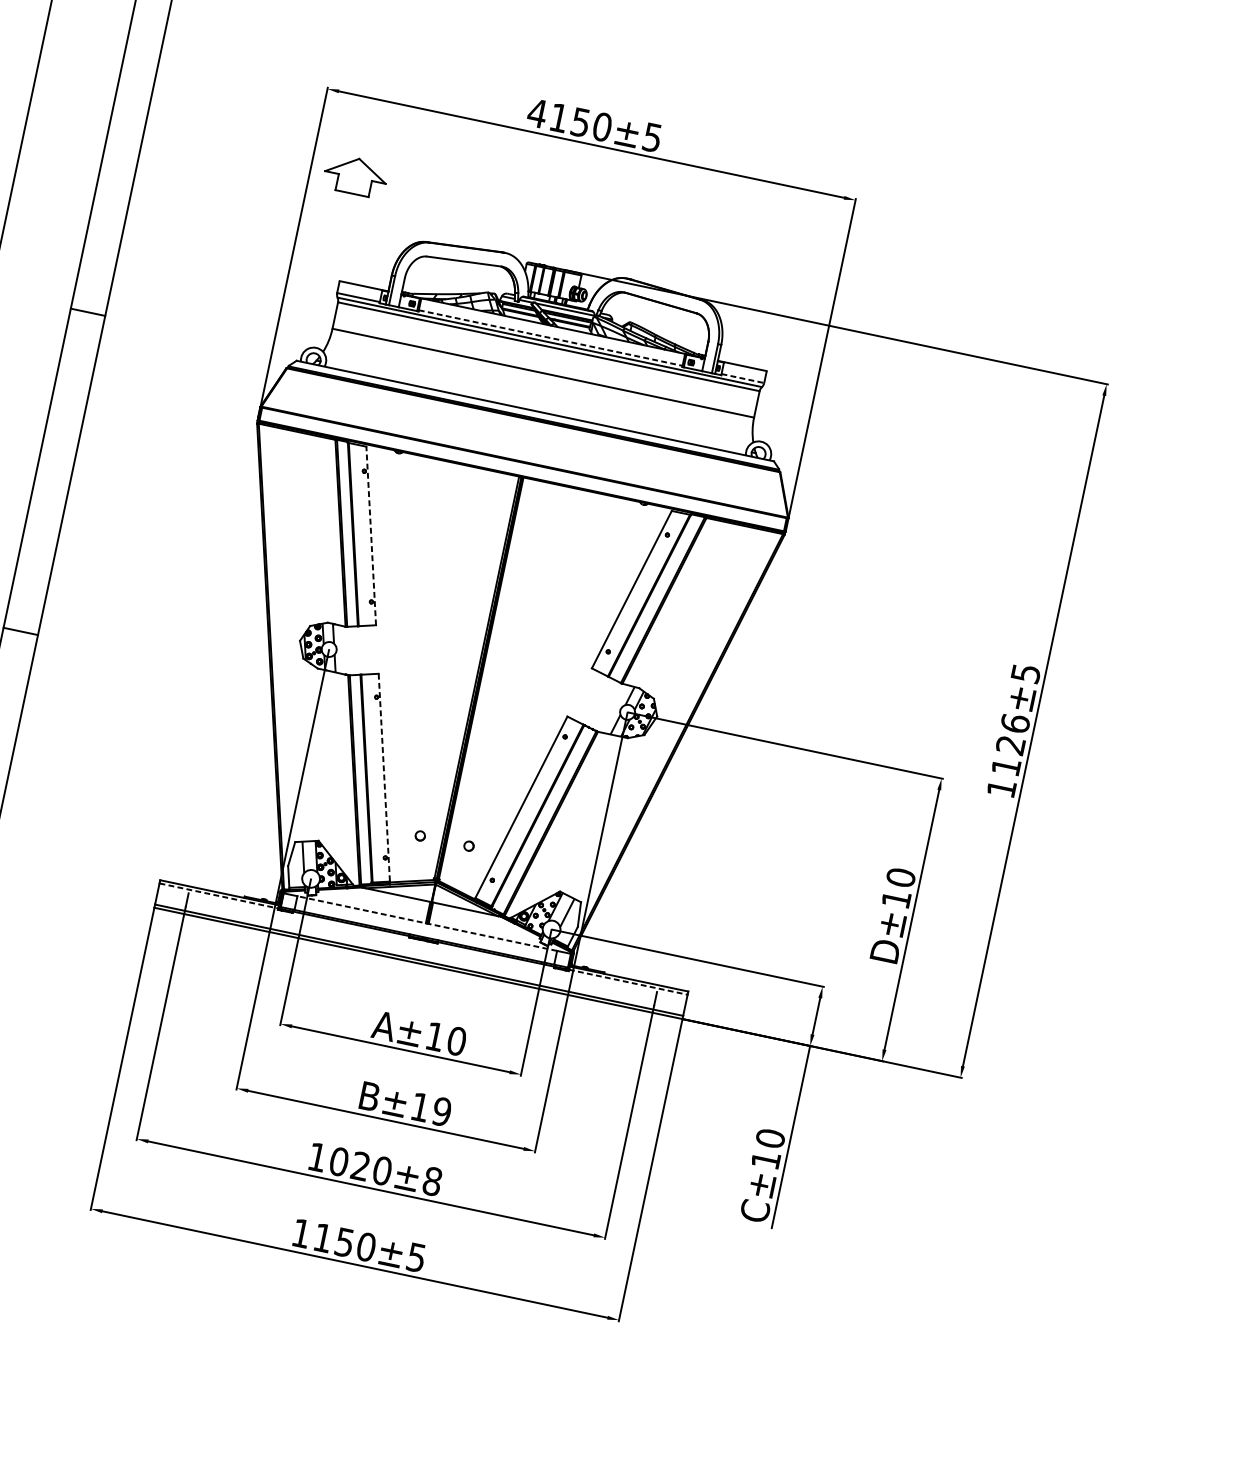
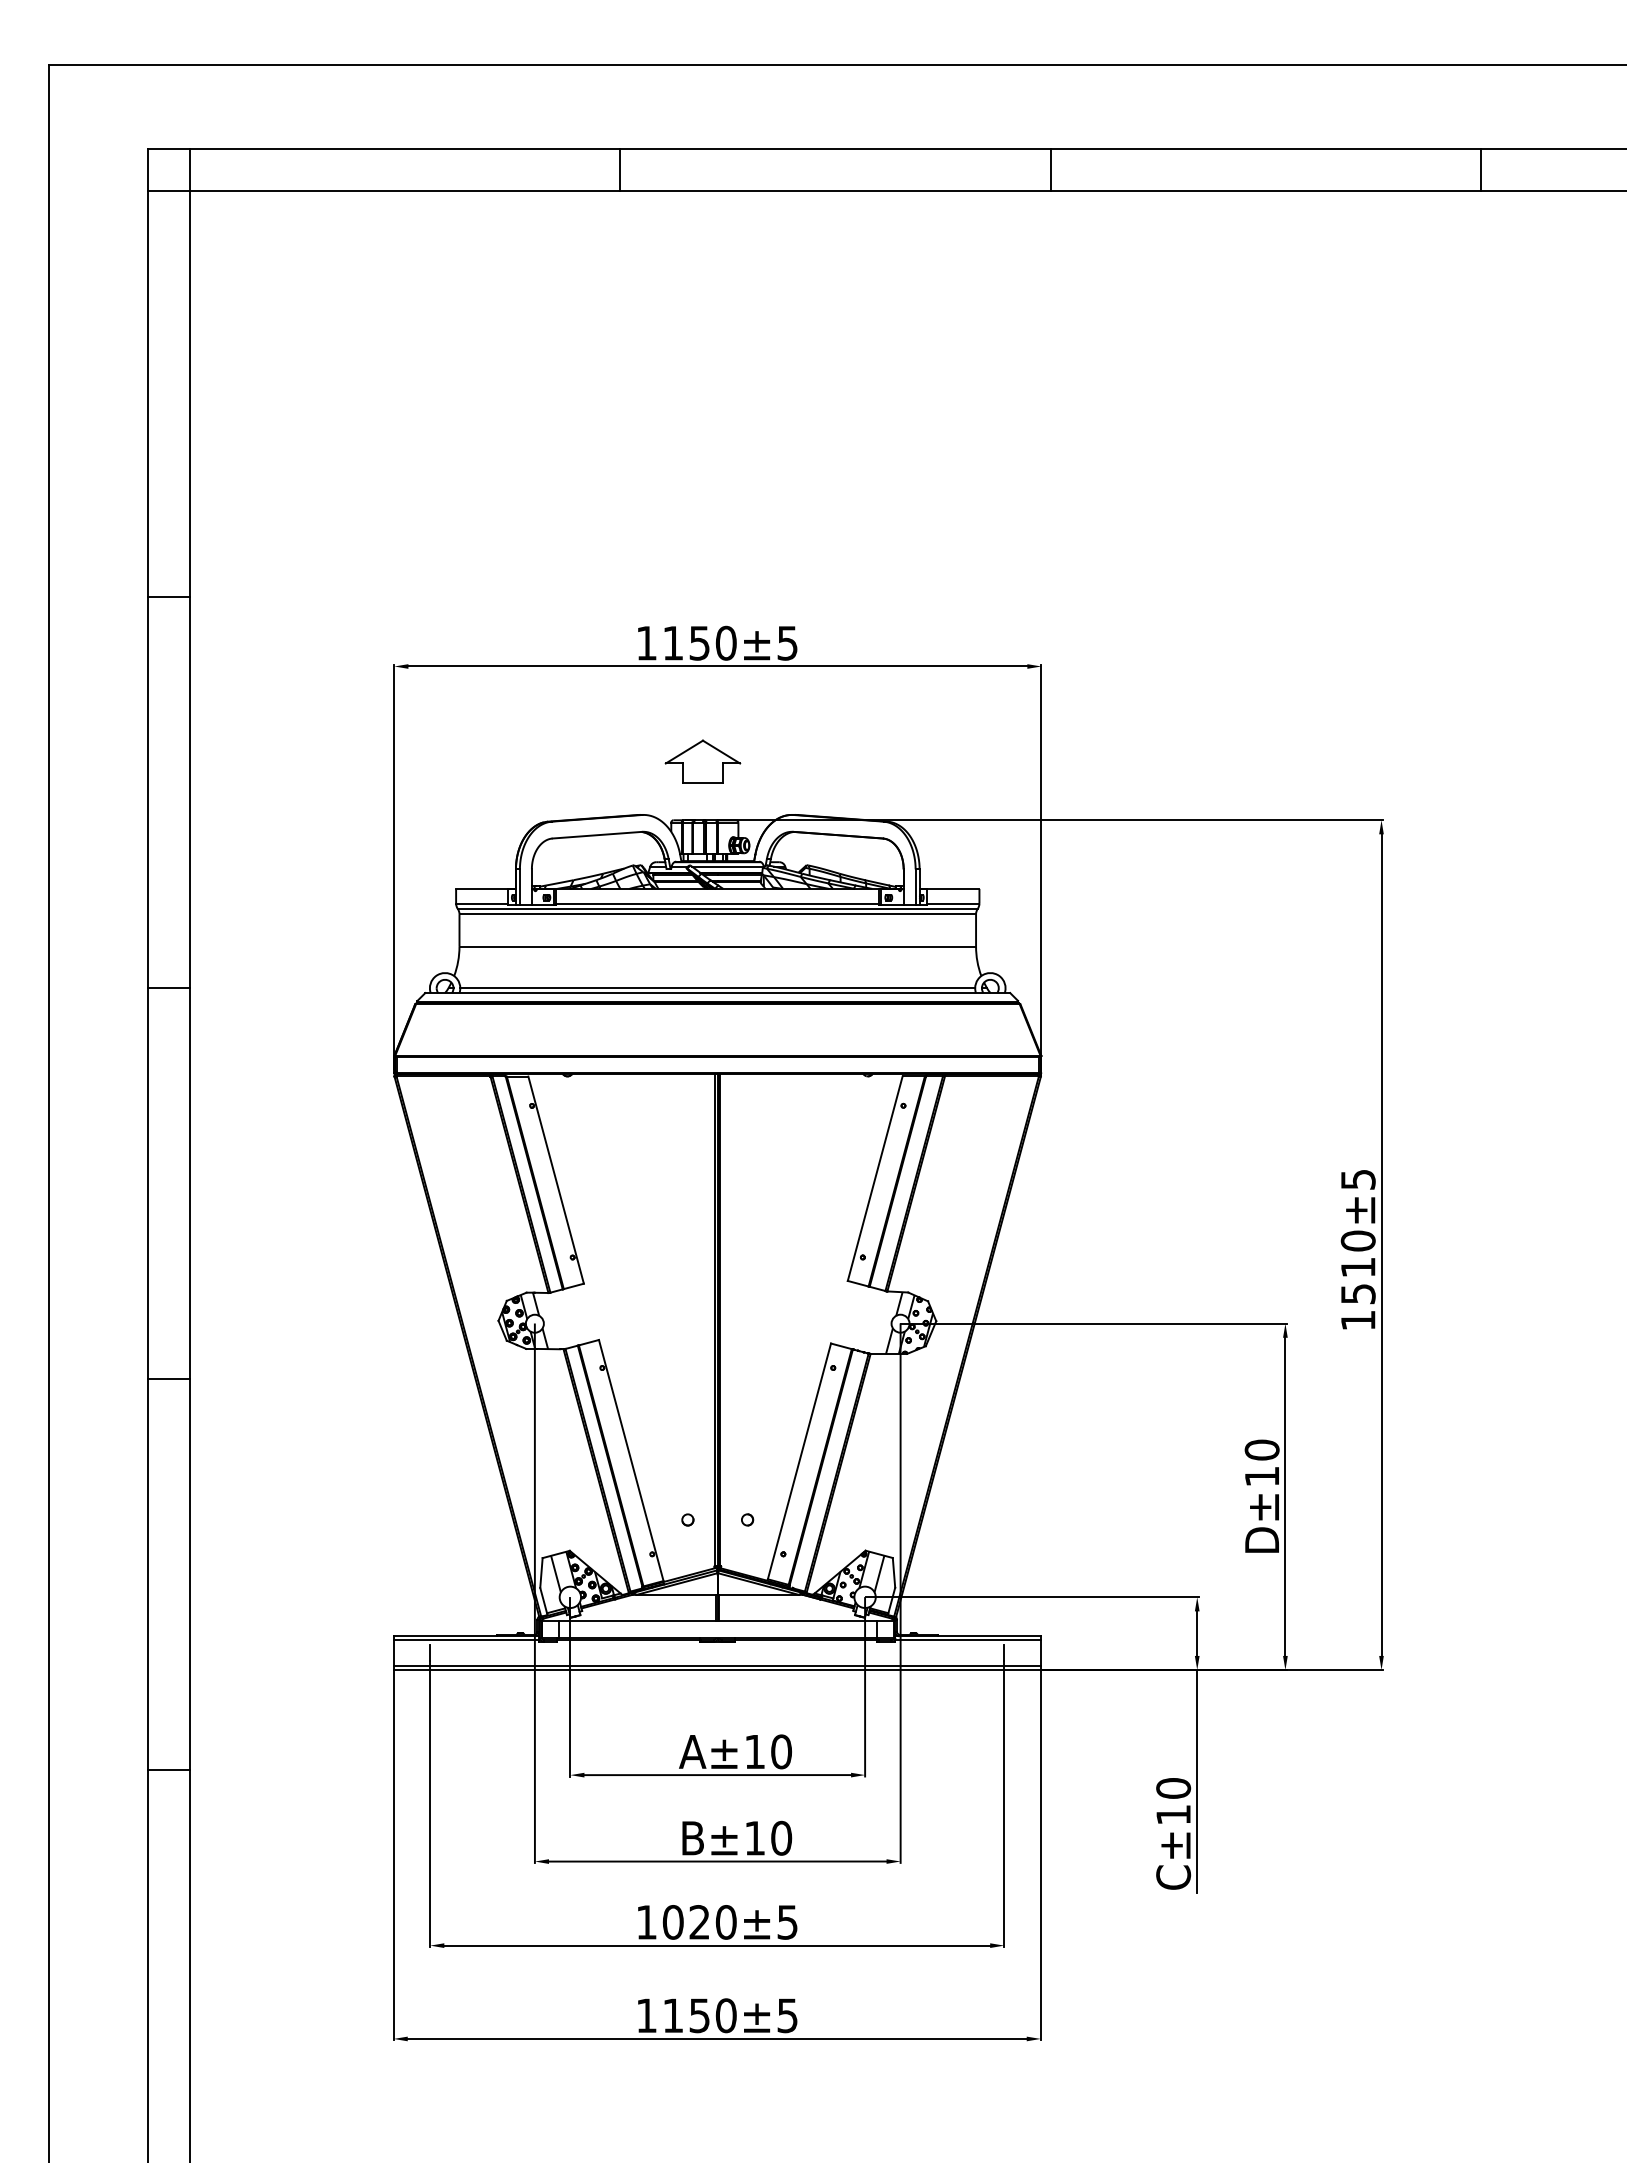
text: (537, 113) -> (646, 643), 4150±5 -> 1150±5
part: (355, 175) -> (702, 761), moved
line: (550, 337) -> (717, 903), dashed -> solid
line: (743, 378) -> (953, 903), dashed -> solid
line: (536, 406) -> (717, 987), added
line: (371, 535) -> (556, 1179), dashed -> solid
text: (1010, 745) -> (1357, 1267), 1126±5 -> 1510±5
line: (384, 777) -> (631, 1460), dashed -> solid
line: (218, 896) -> (466, 1640), dashed -> solid
line: (427, 923) -> (717, 1621), dashed -> solid
line: (628, 982) -> (968, 1640), dashed -> solid
text: (441, 1111) -> (781, 1838), B±19 -> B±10
text: (432, 1181) -> (787, 1922), 1020±8 -> 1020±5

